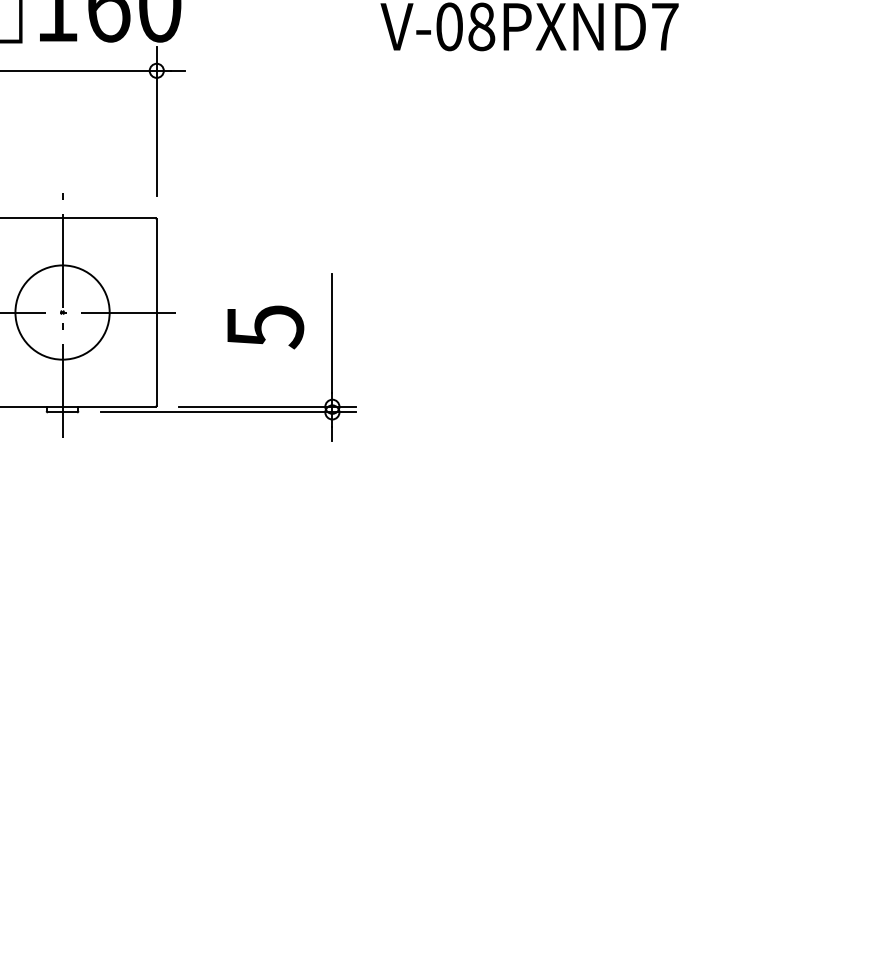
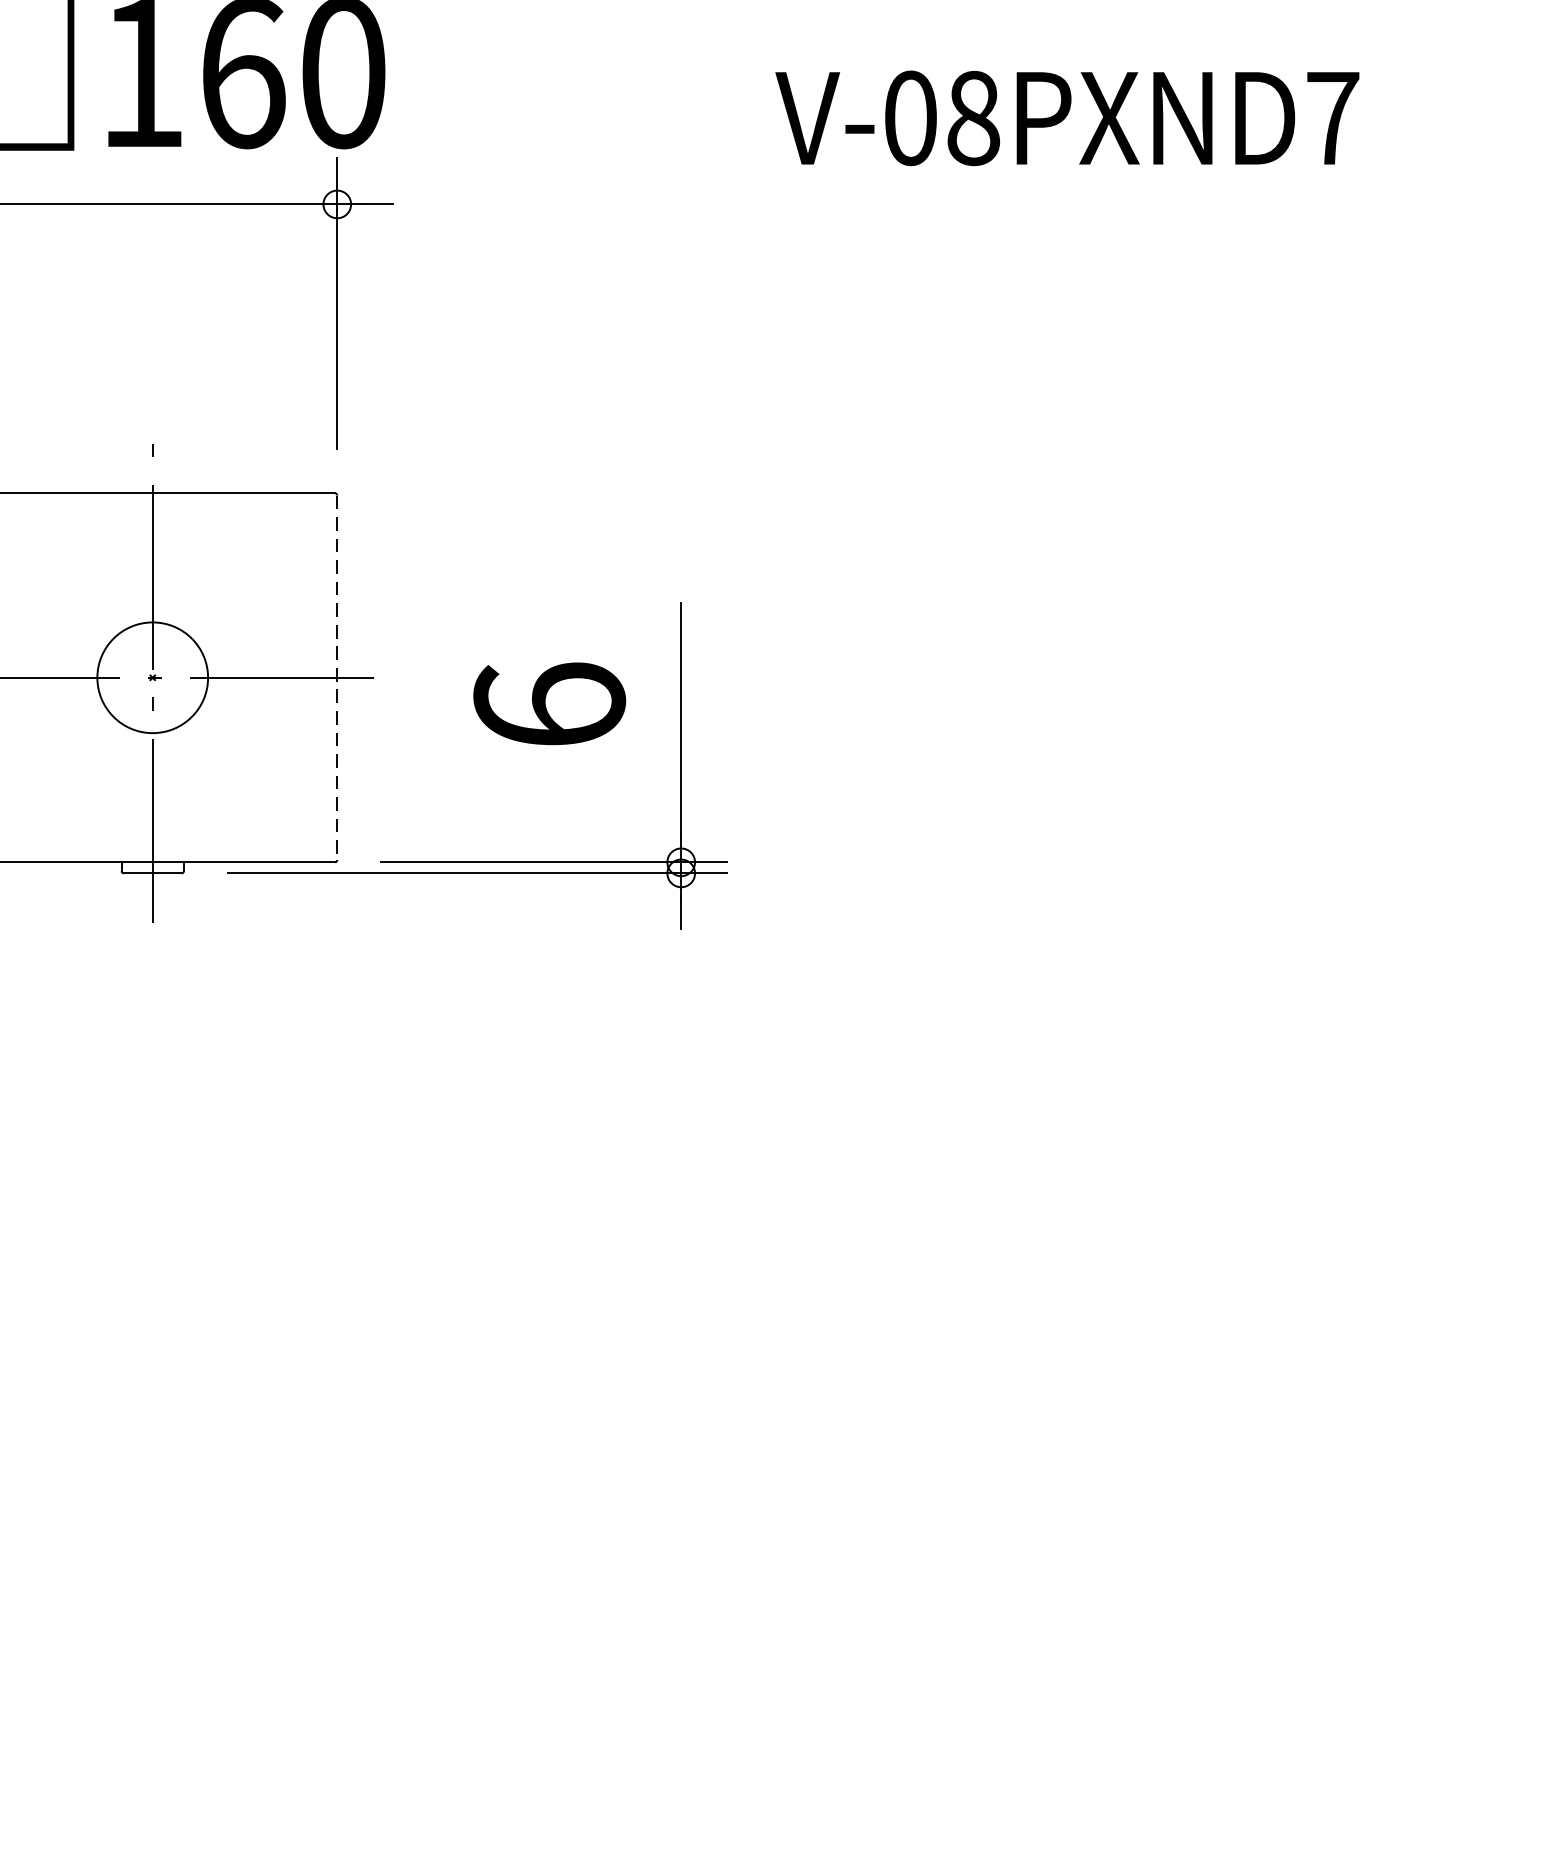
circle: (62, 312) -> (152, 677), size x0.6
line: (156, 313) -> (336, 679), solid -> dashed
text: (265, 326) -> (550, 705), 5 -> 6

